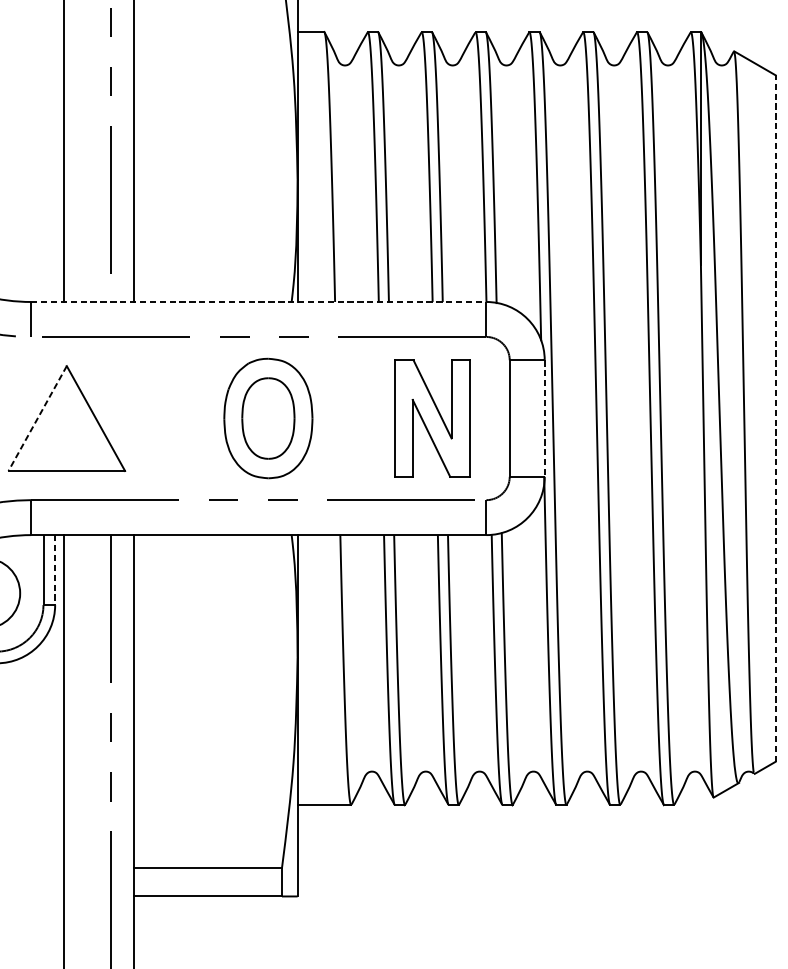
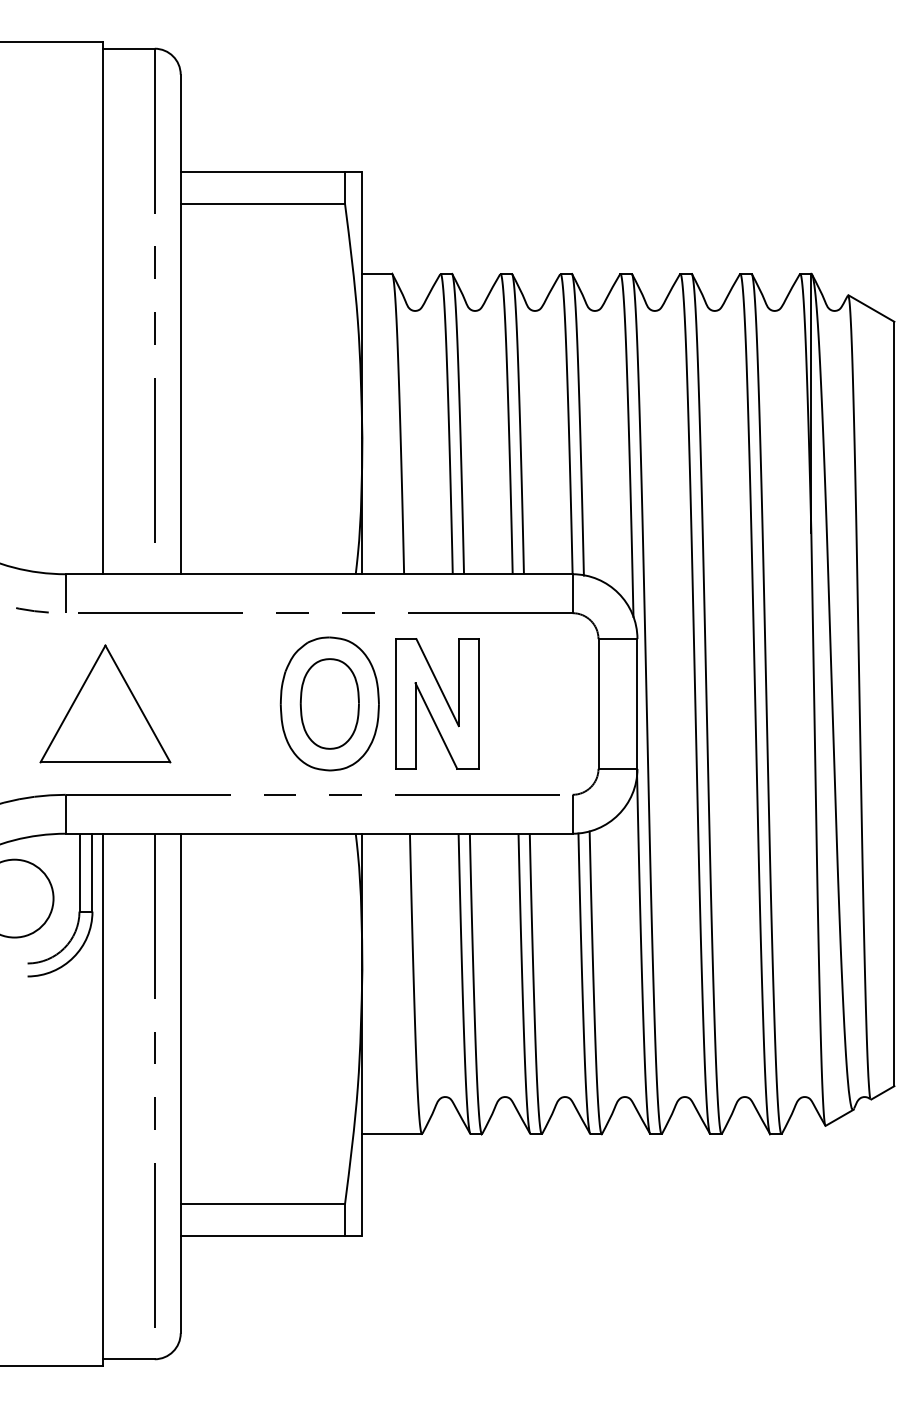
line: (259, 302) -> (319, 574), dashed -> solid
part: (432, 418) -> (437, 703), moved
line: (775, 418) -> (894, 703), dashed -> solid
line: (38, 419) -> (73, 704), dashed -> solid
line: (544, 419) -> (637, 704), dashed -> solid
line: (55, 569) -> (92, 872), dashed -> solid

